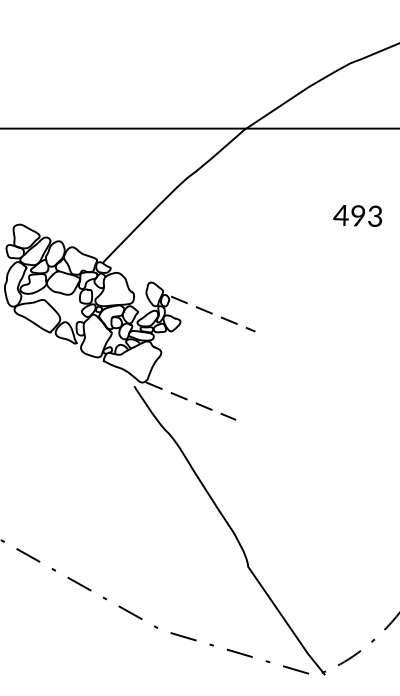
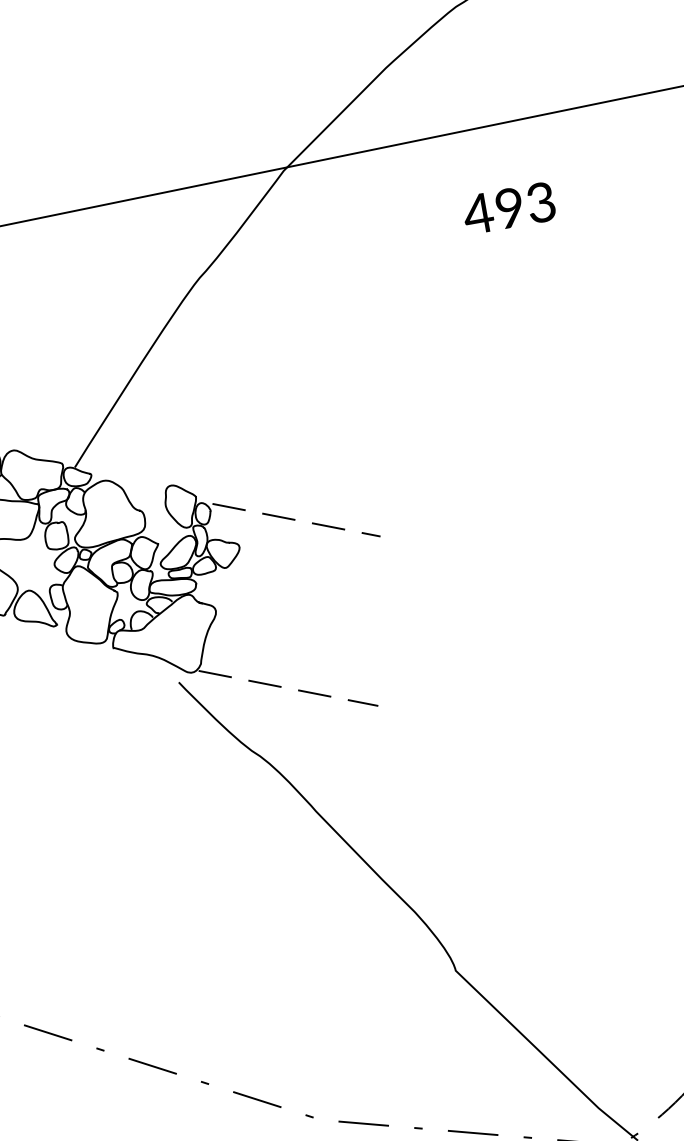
text: (357, 215) -> (508, 207), moved

